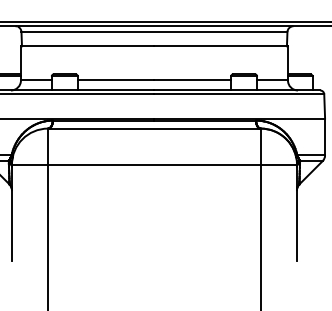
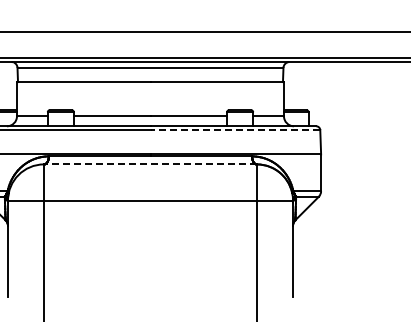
line: (239, 94) -> (235, 130), solid -> dashed
line: (154, 128) -> (150, 164), solid -> dashed

